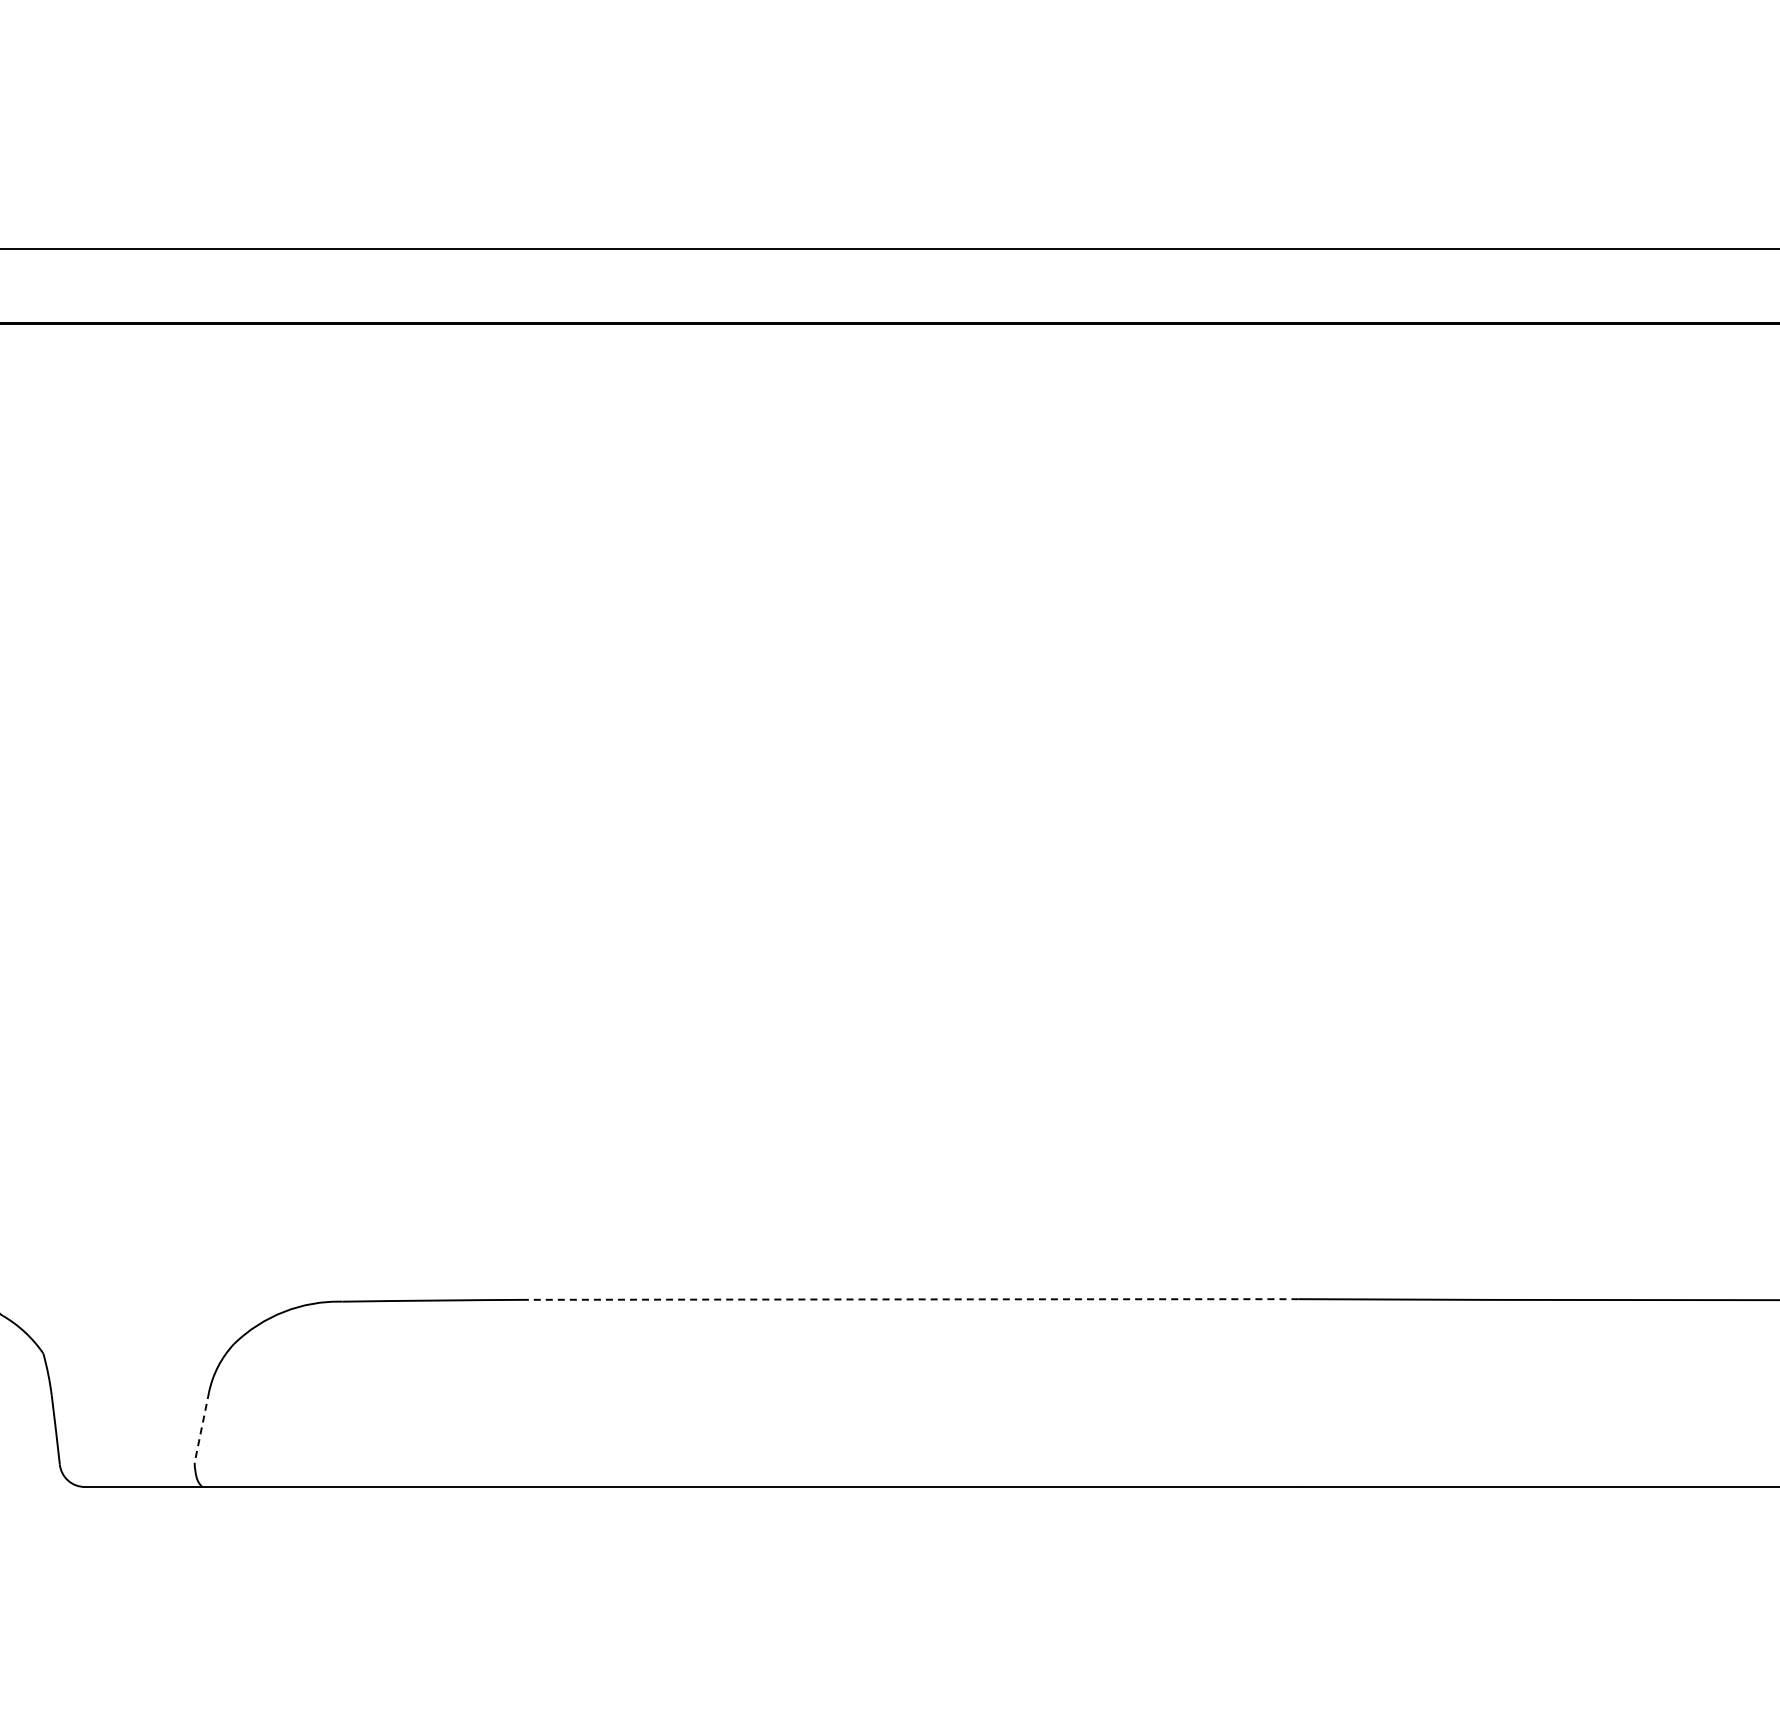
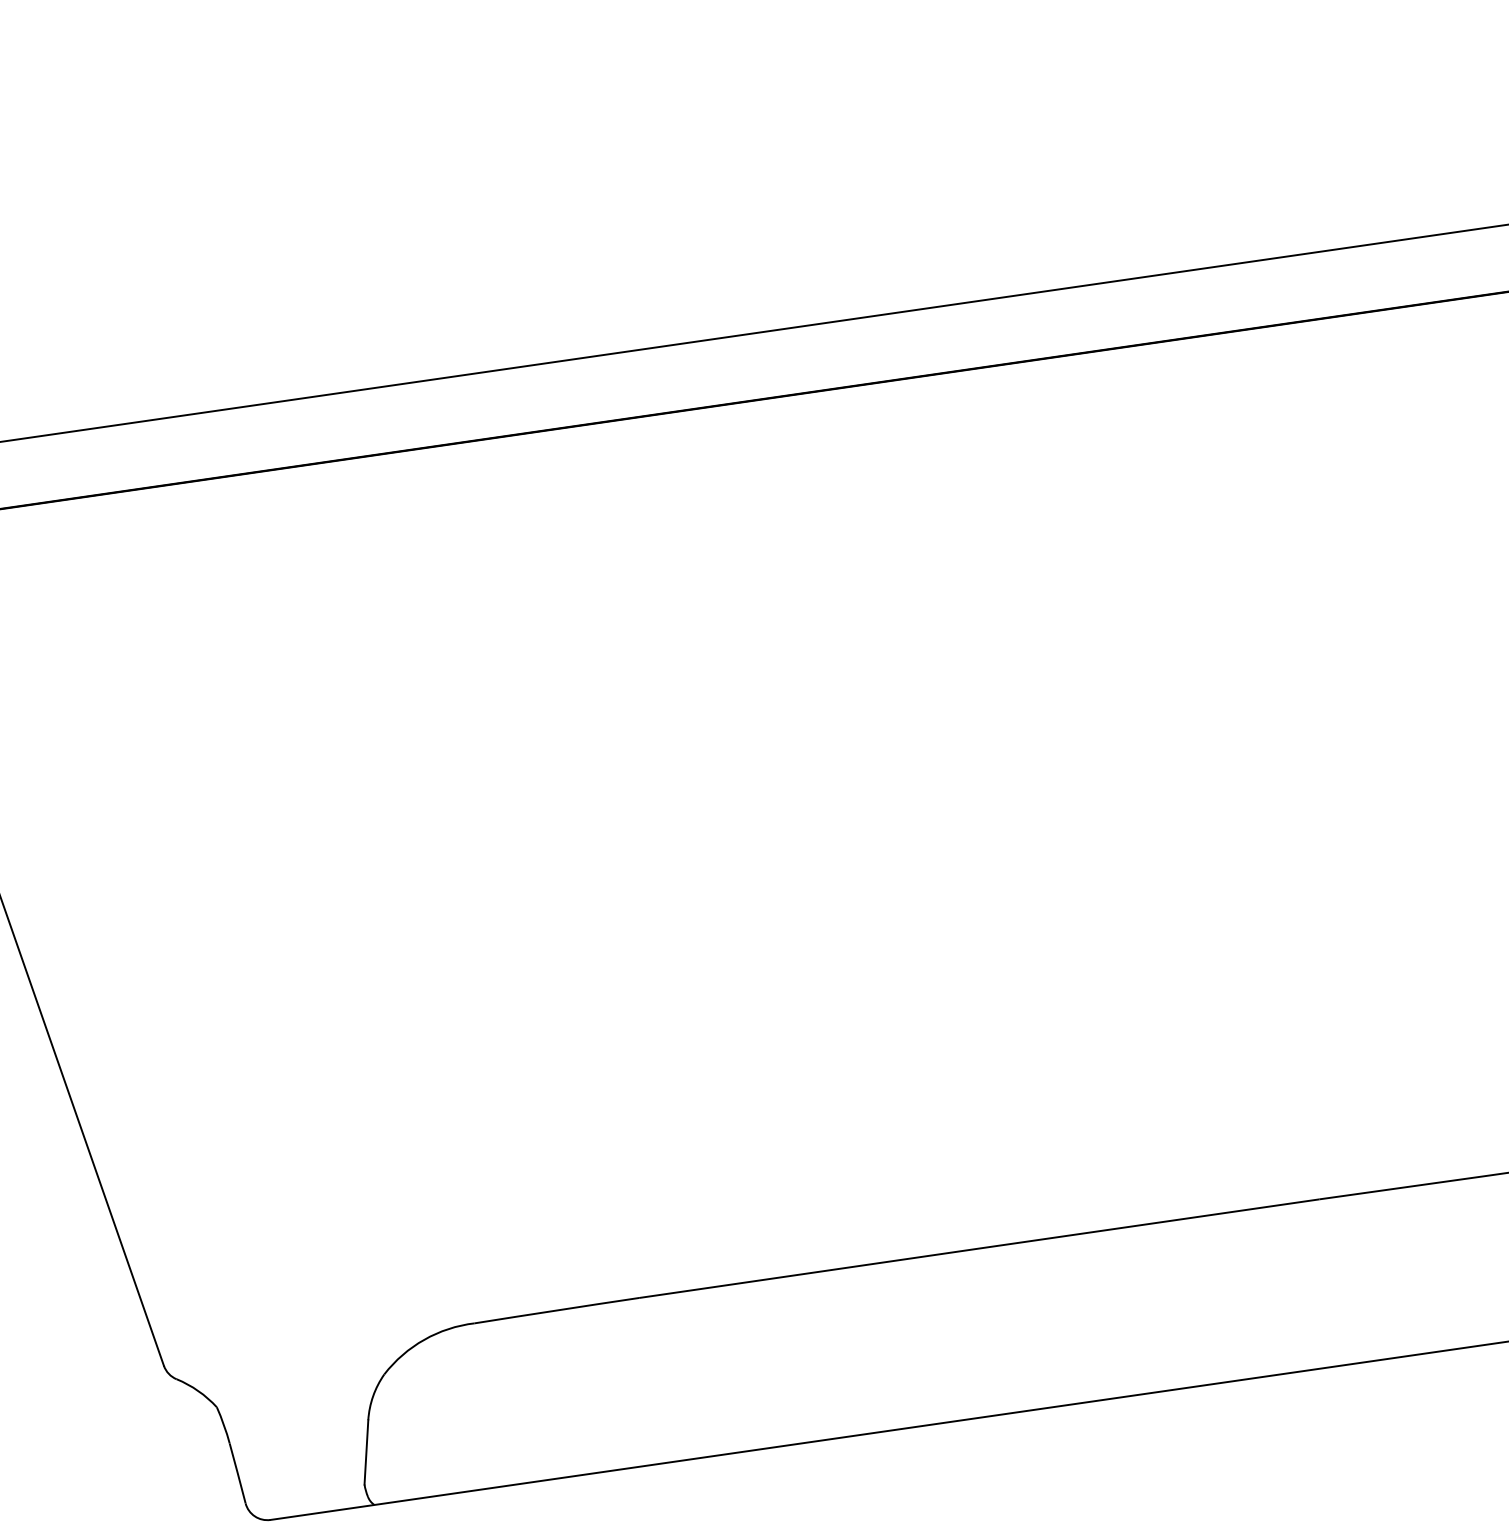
arc: (913, 1299) -> (979, 1248), dashed -> solid
line: (201, 1427) -> (366, 1452), dashed -> solid

